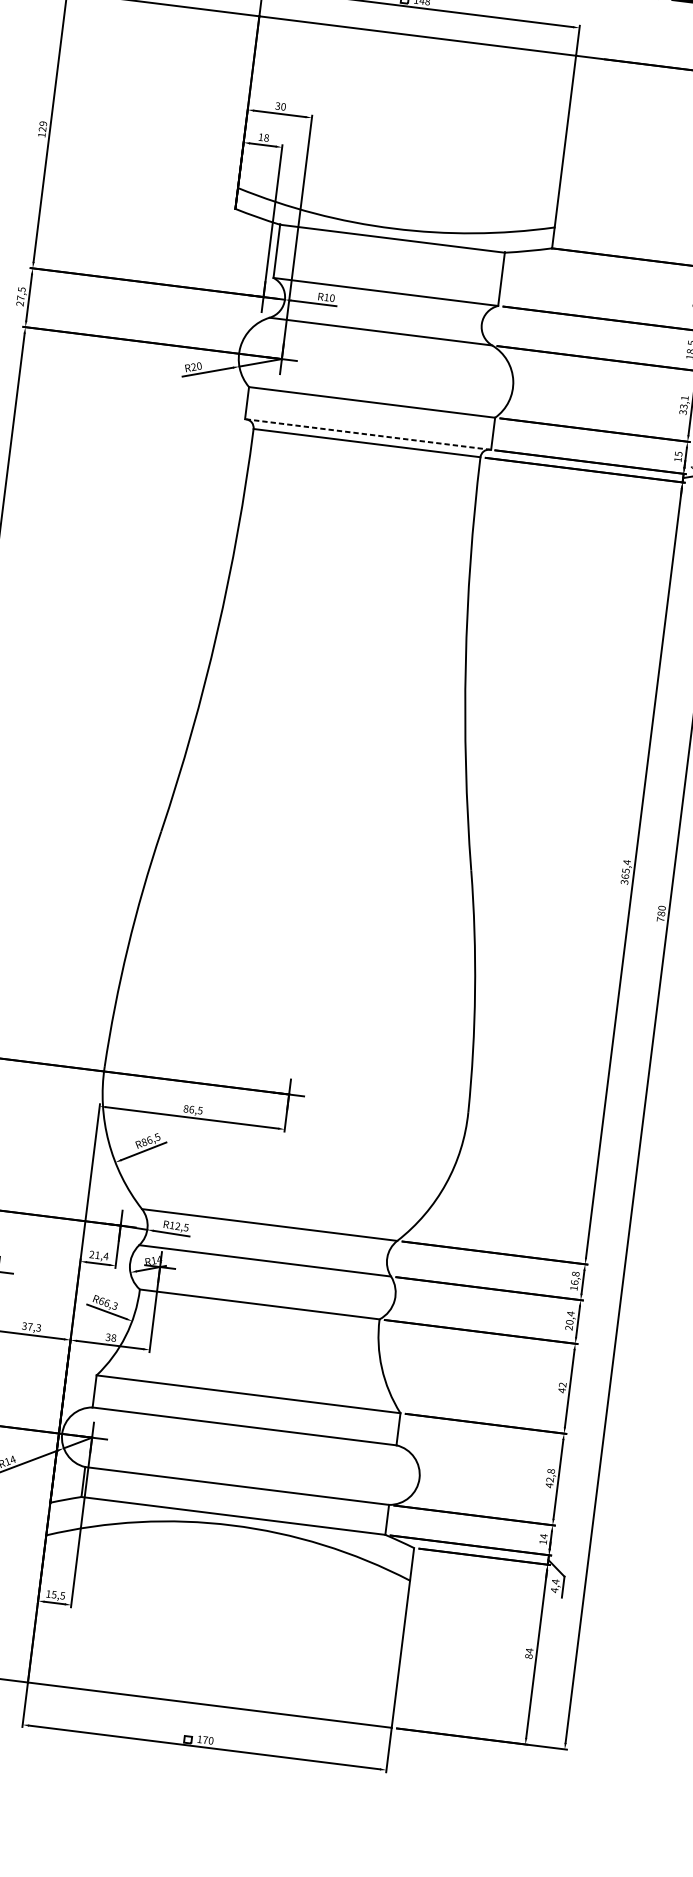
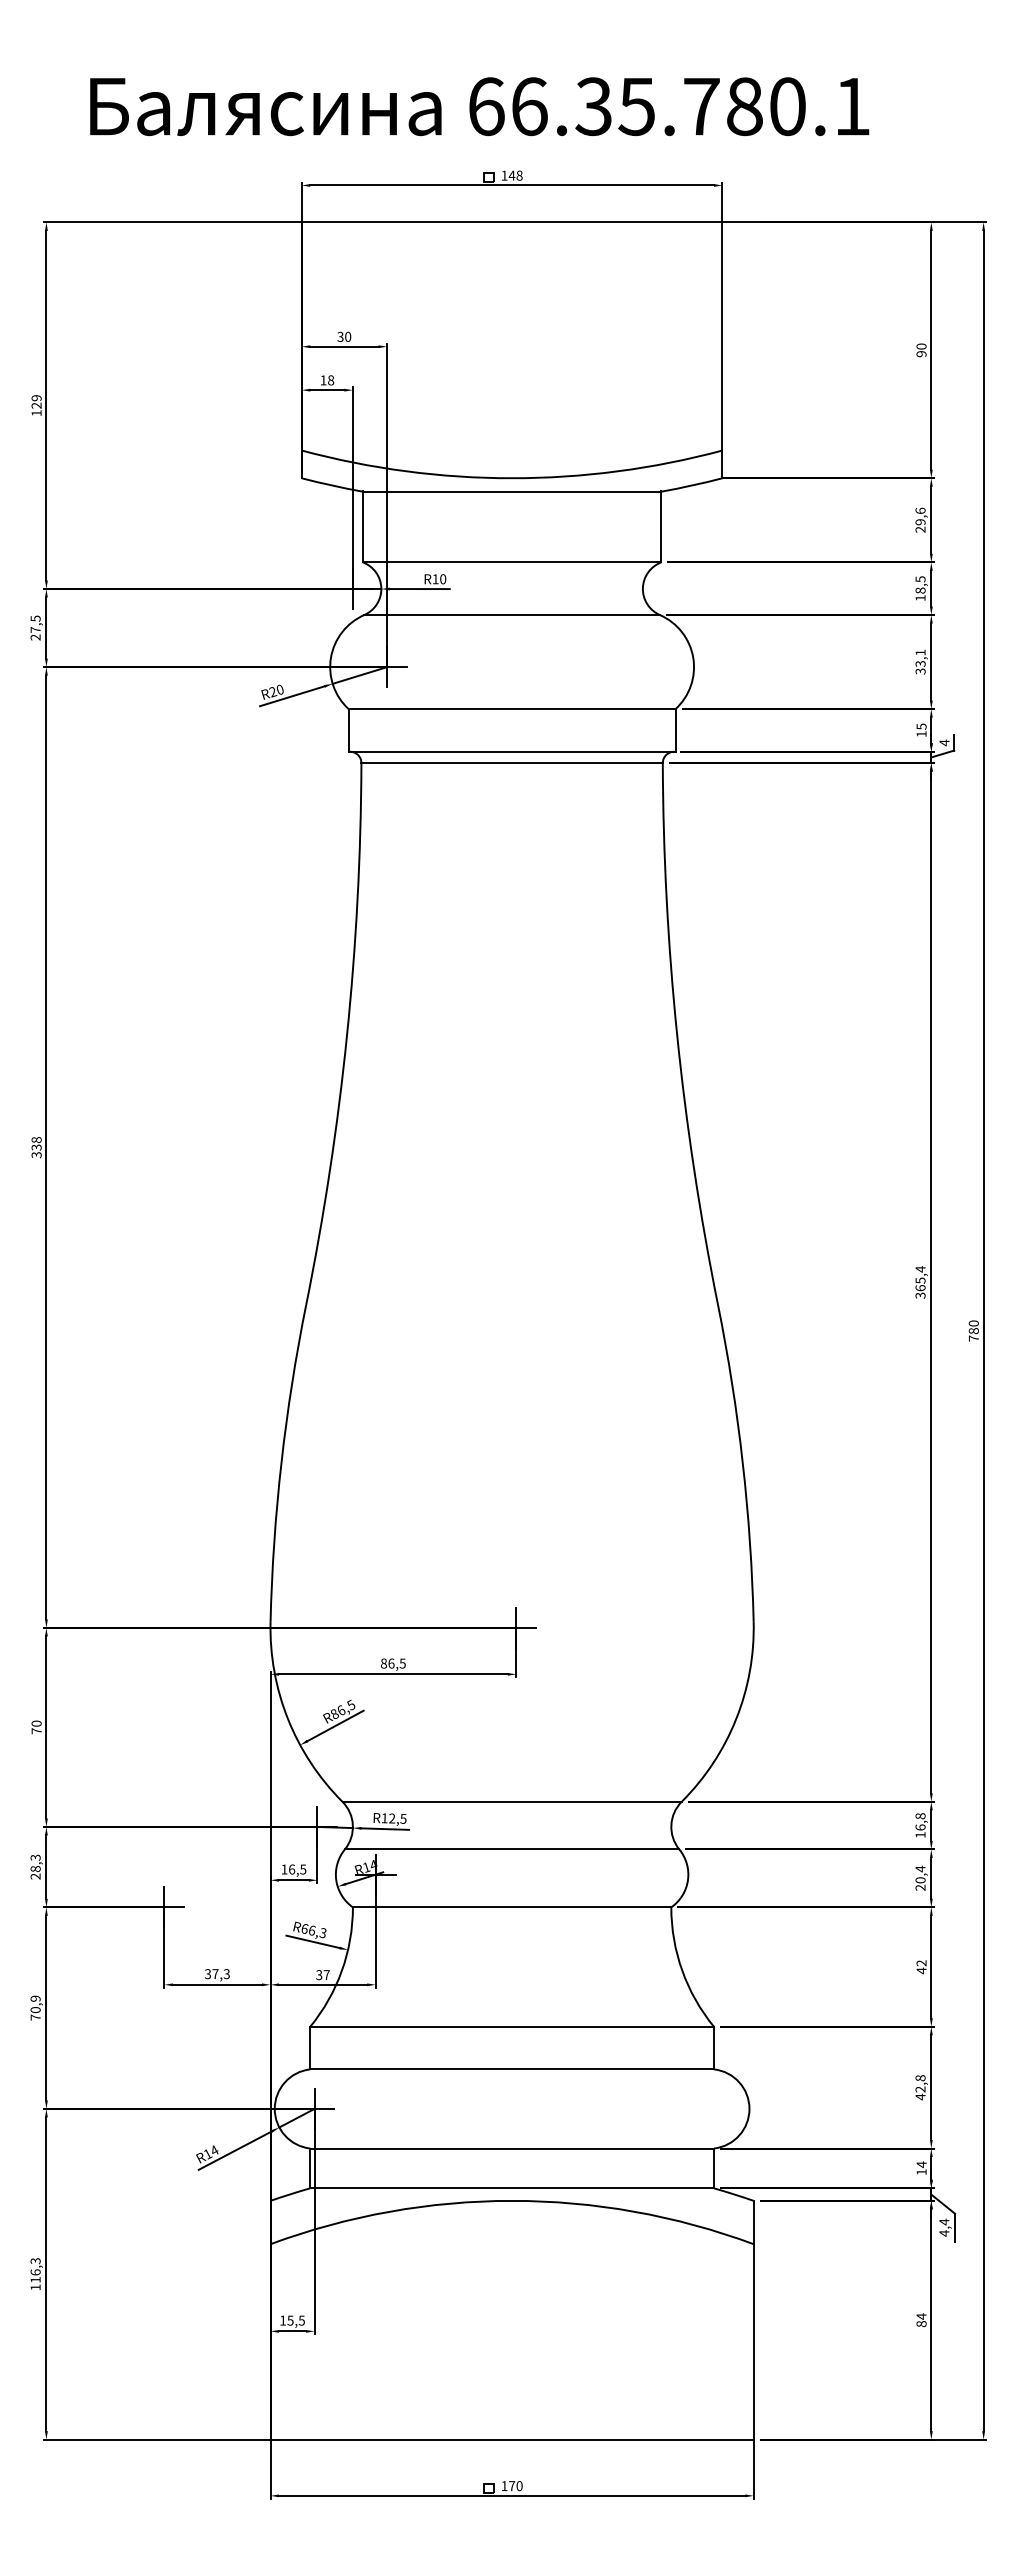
line: (367, 434) -> (511, 751), dashed -> solid
text: (98, 1255) -> (293, 1869), 21,4 -> 16,5
text: (113, 1338) -> (326, 1975), 38 -> 37

